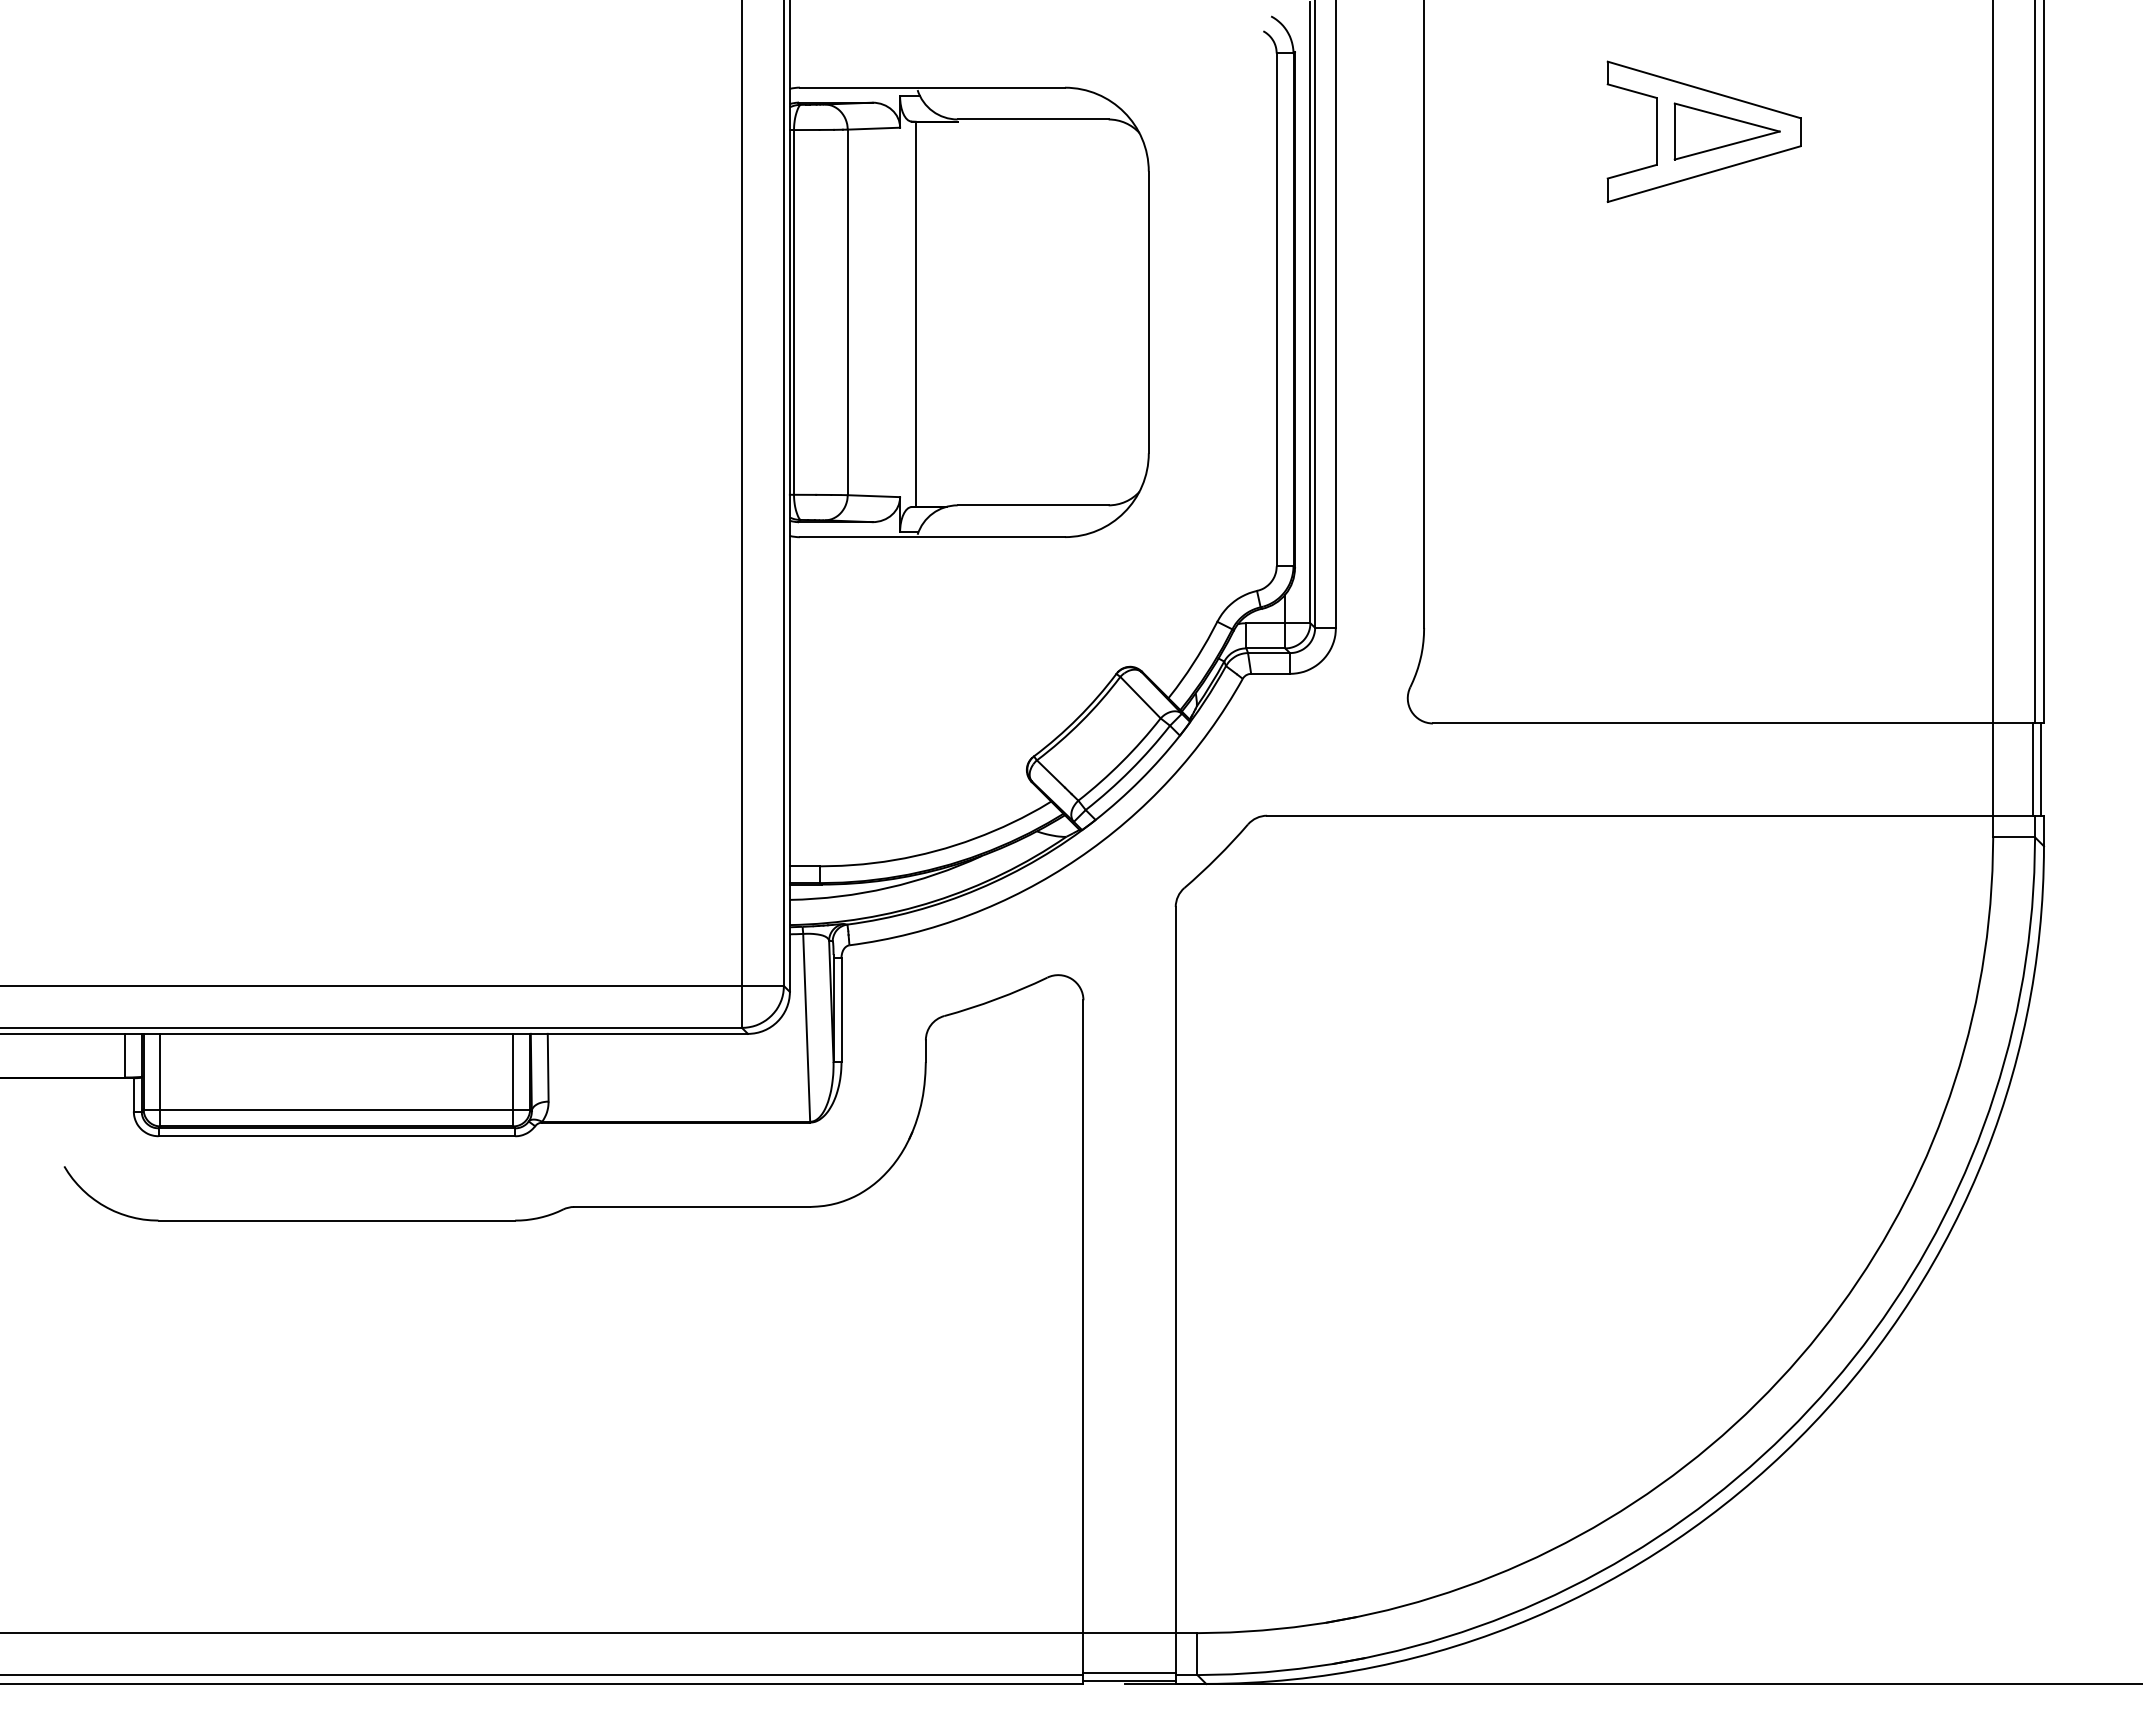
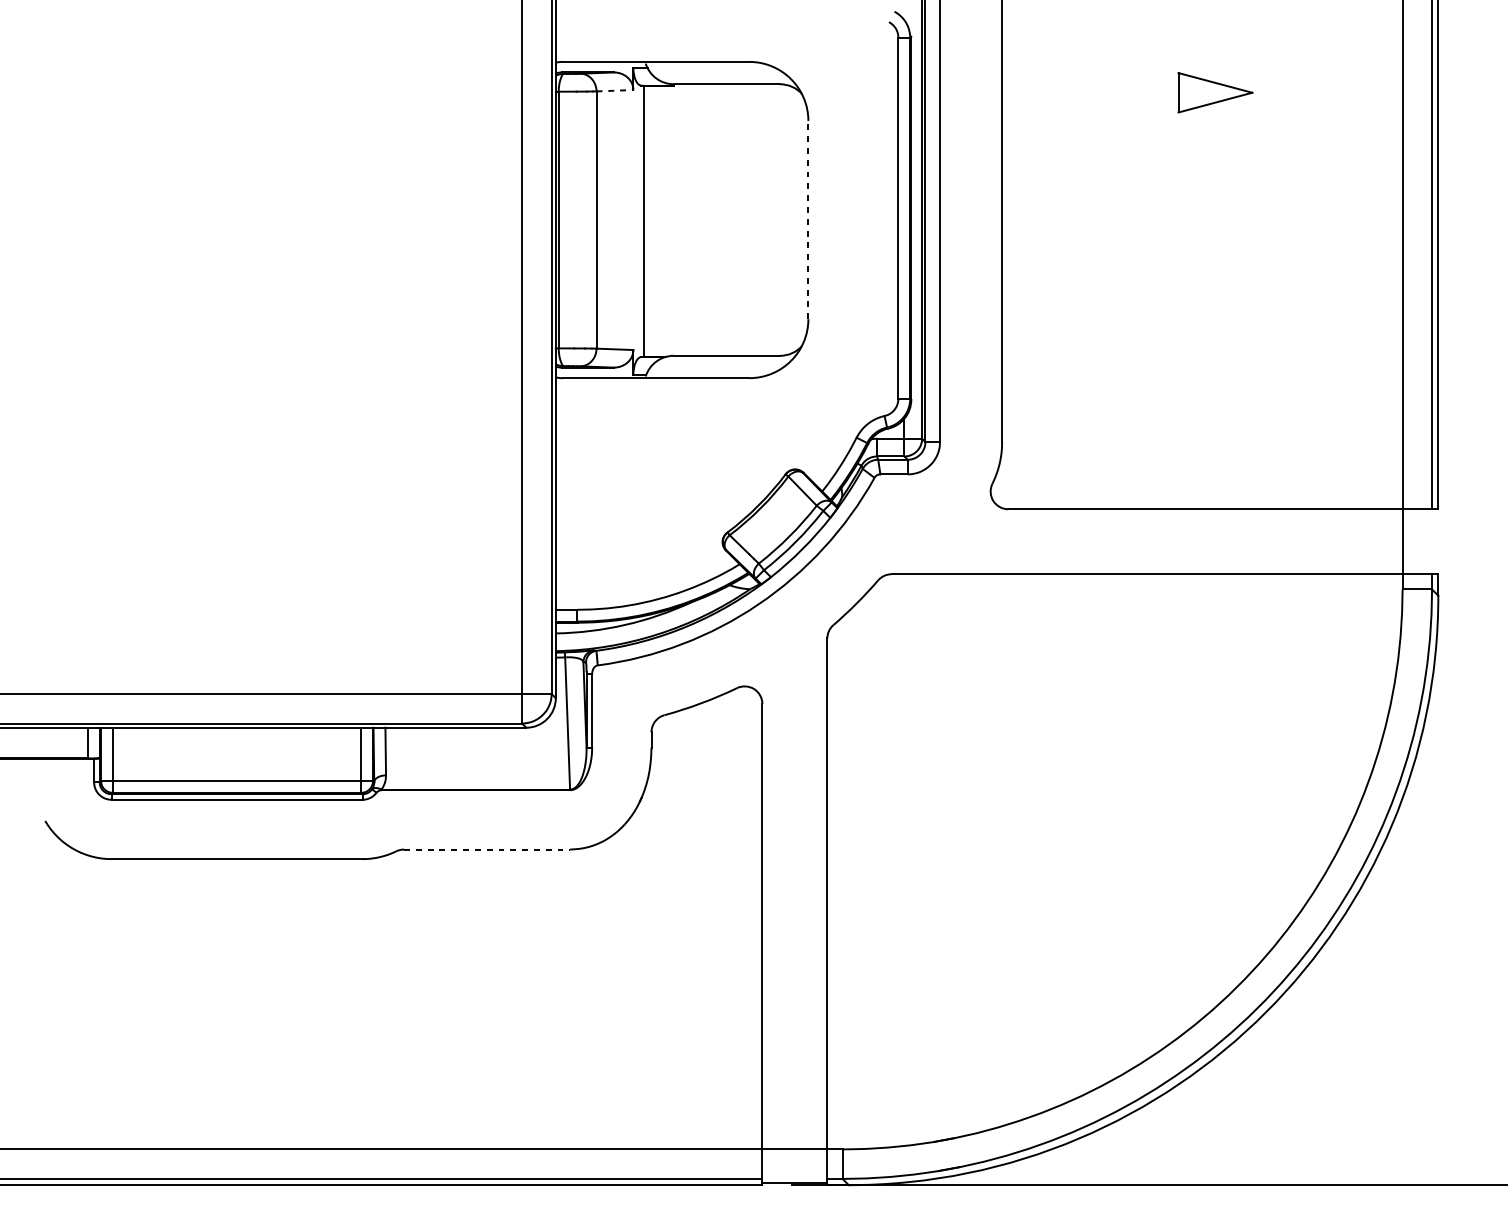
line: (874, 128) -> (615, 90), solid -> dashed
part: (1703, 131) -> (1198, 92), removed
line: (1148, 312) -> (808, 220), solid -> dashed
line: (2032, 769) -> (1430, 541), removed
line: (2041, 769) -> (1436, 541), removed
line: (692, 1207) -> (487, 849), solid -> dashed
line: (1129, 1672) -> (794, 1177), removed

